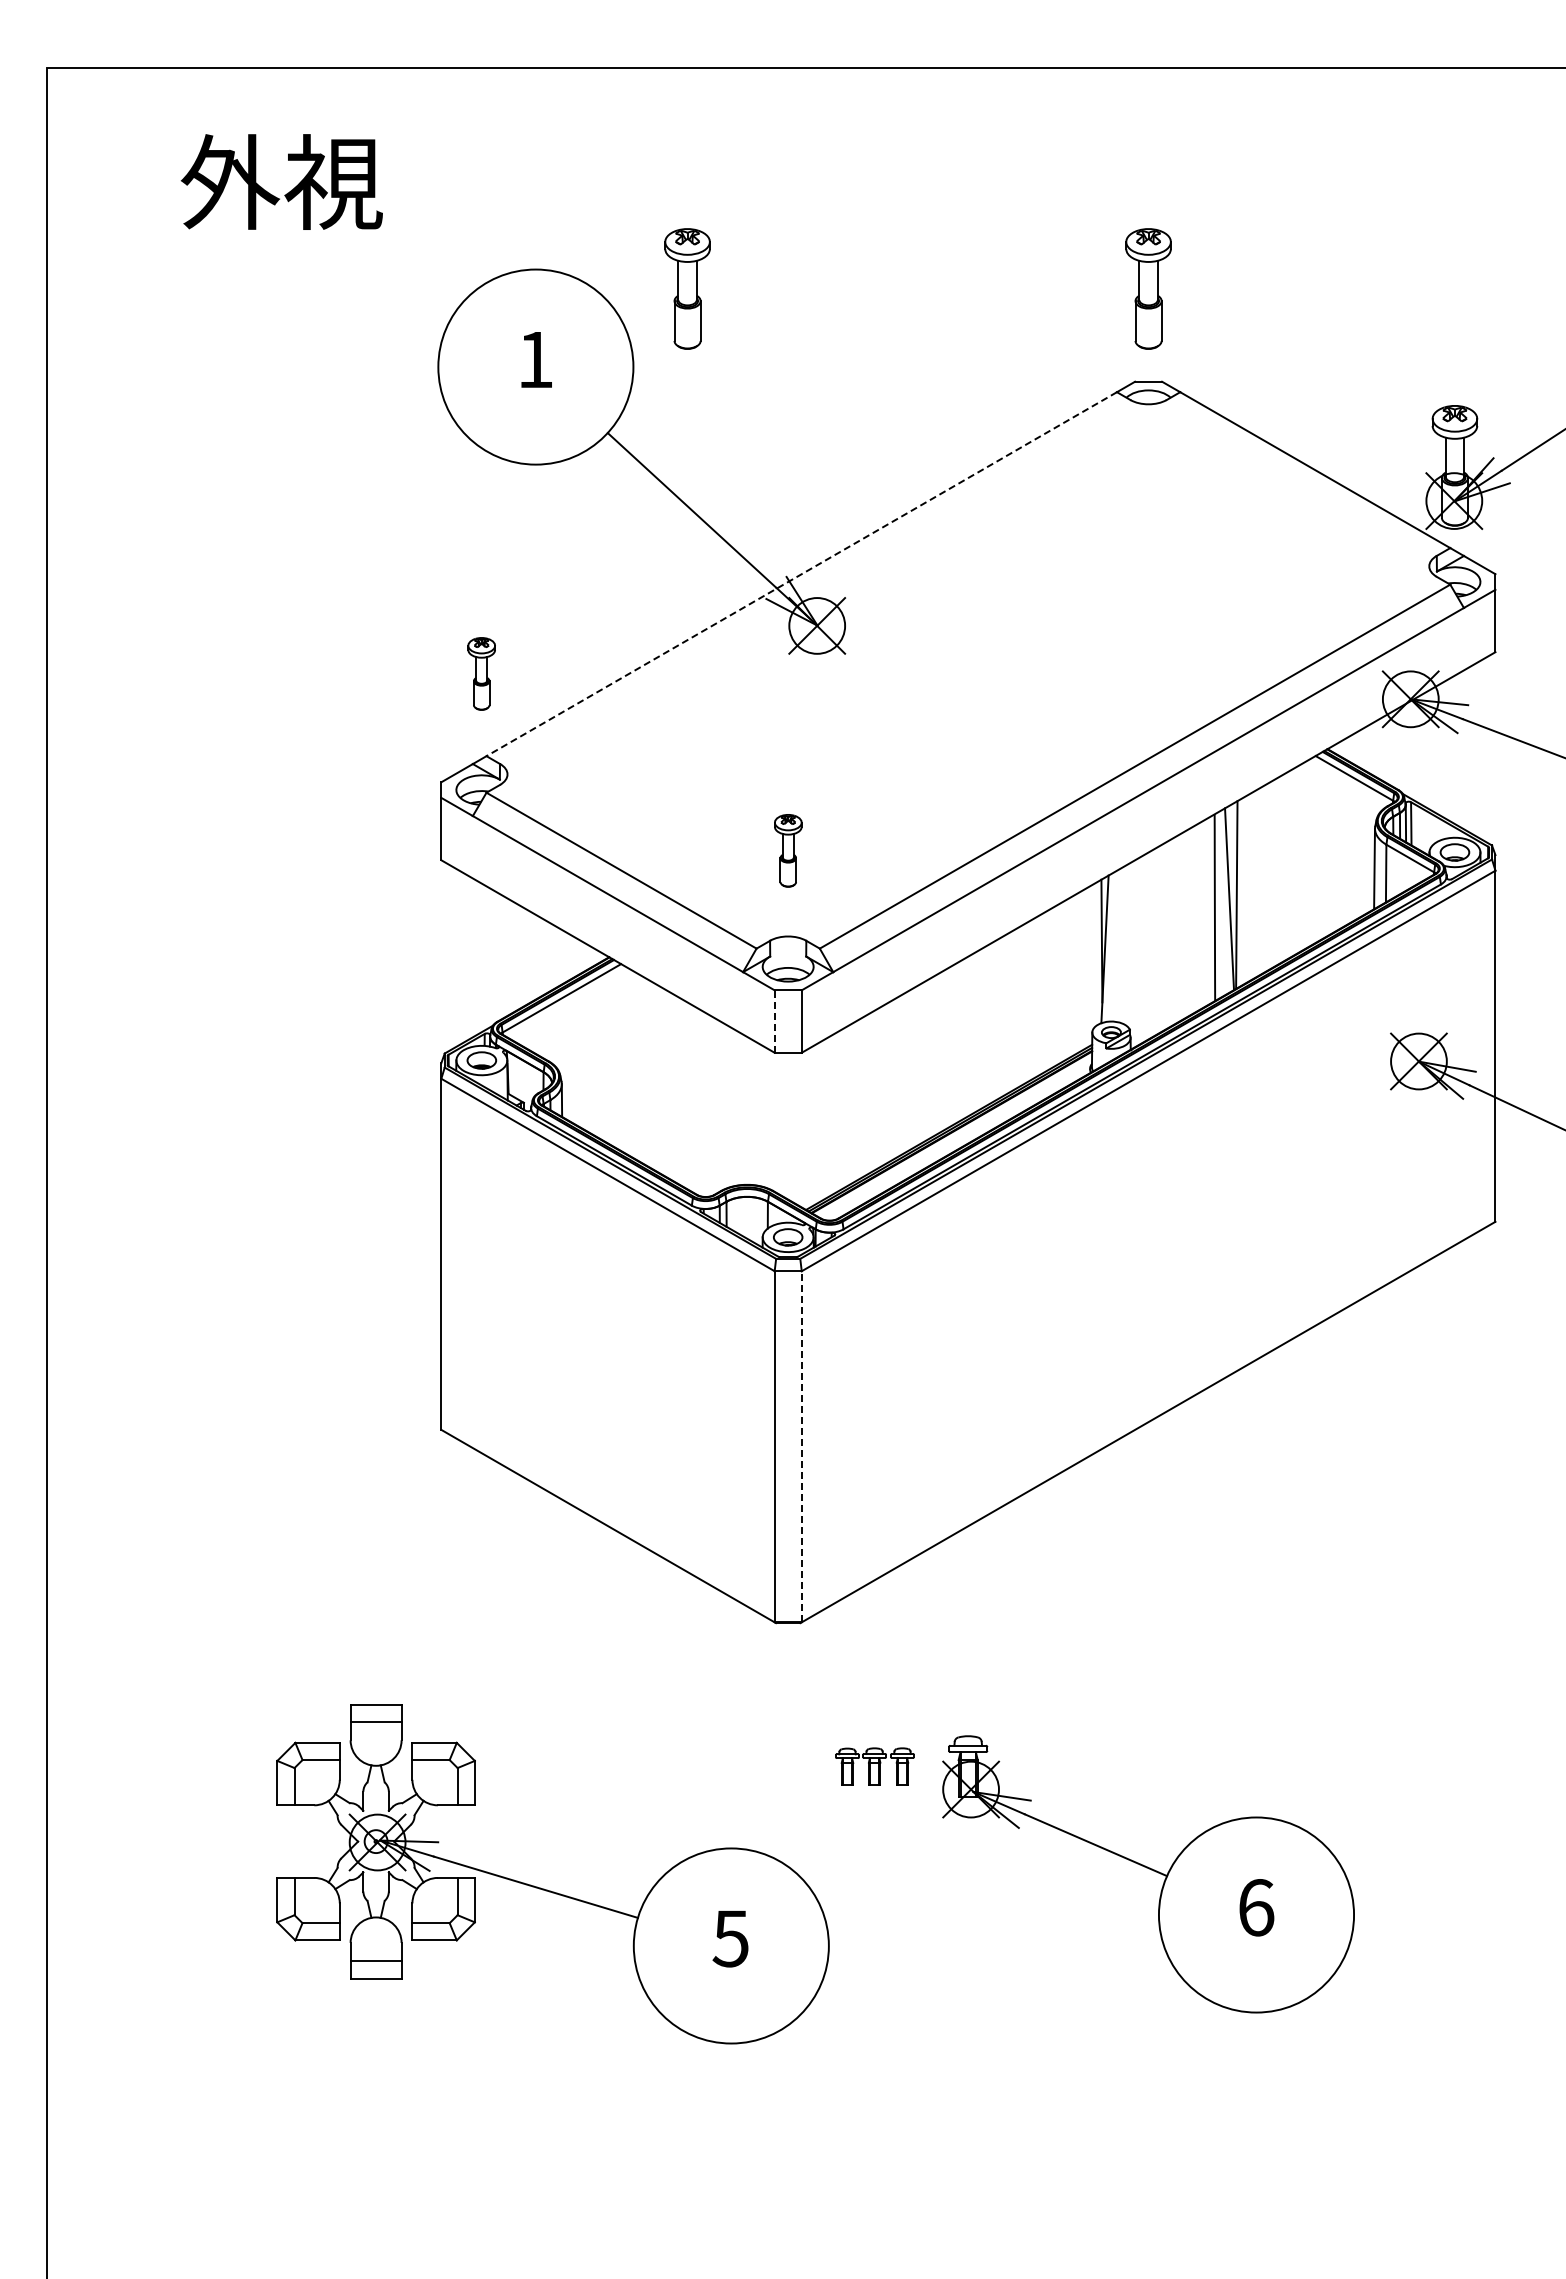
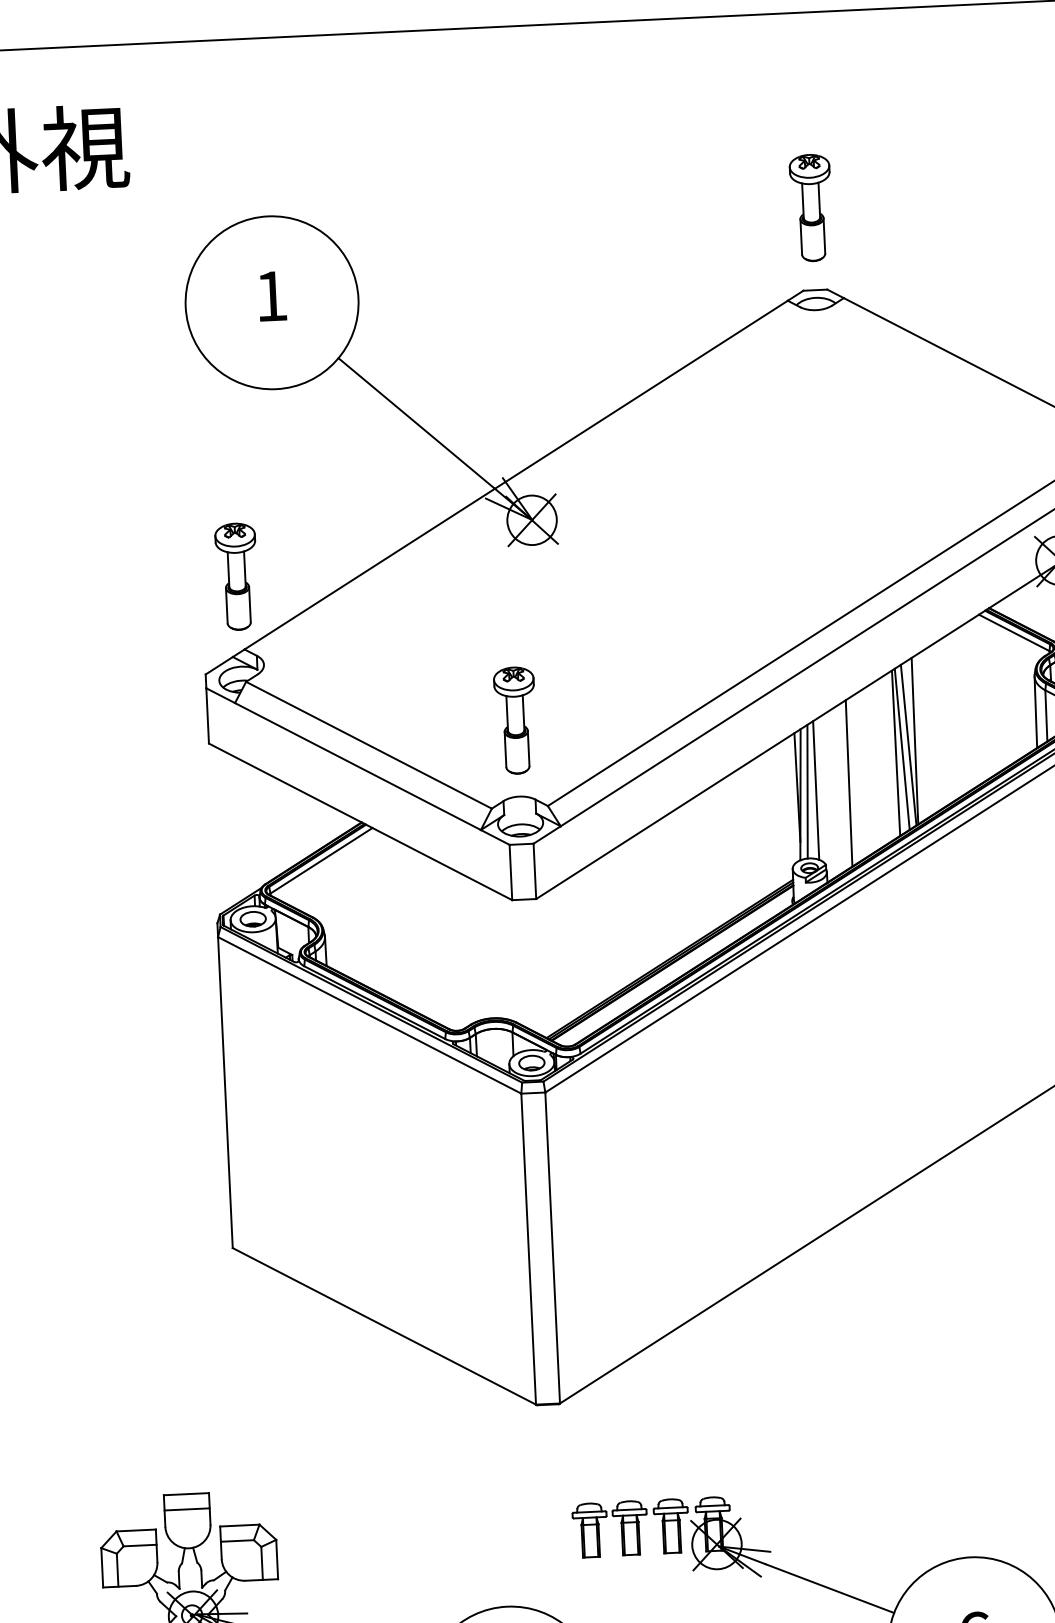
part: (687, 288) -> (403, 226), removed
line: (801, 574) -> (516, 475), dashed -> solid
part: (481, 673) -> (236, 576), size x1.67
part: (788, 850) -> (516, 720), size x1.67
line: (1221, 903) -> (901, 749), added
line: (1160, 939) -> (849, 783), added
line: (1122, 945) -> (815, 790), added
line: (1112, 946) -> (807, 791), added
line: (774, 1021) -> (510, 872), dashed -> solid
line: (801, 1446) -> (552, 1247), dashed -> solid
part: (874, 1766) -> (630, 1528), size x1.67

